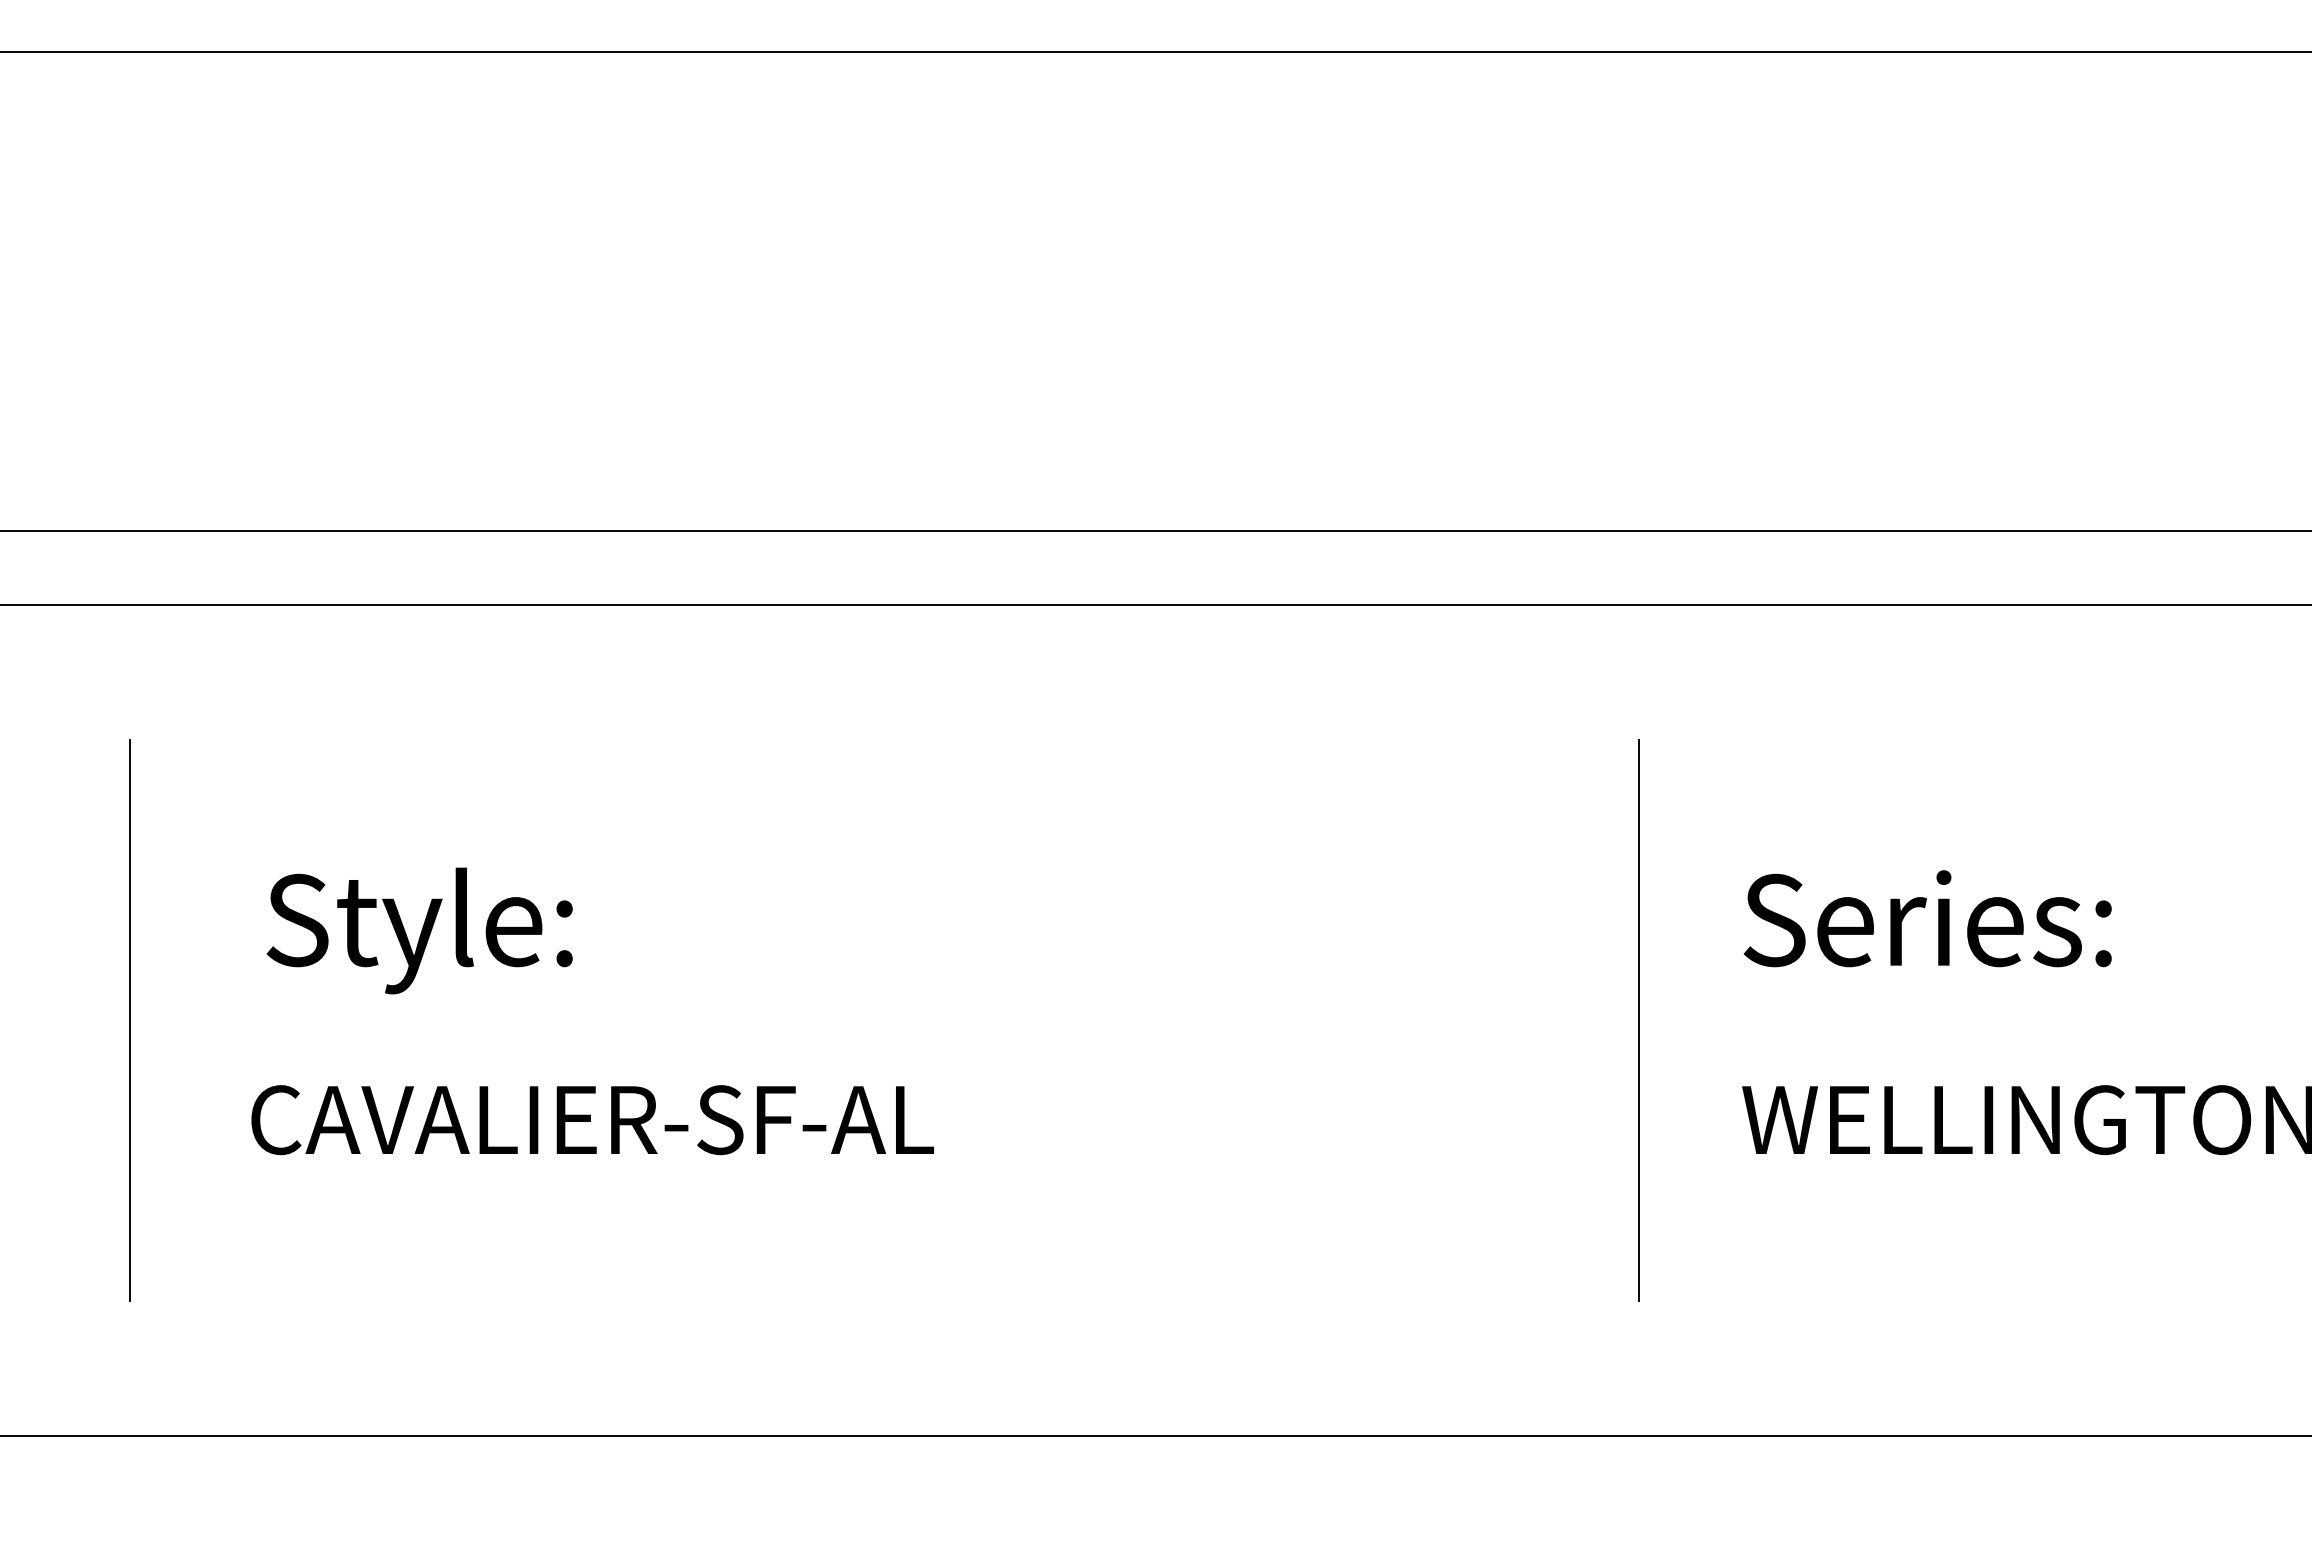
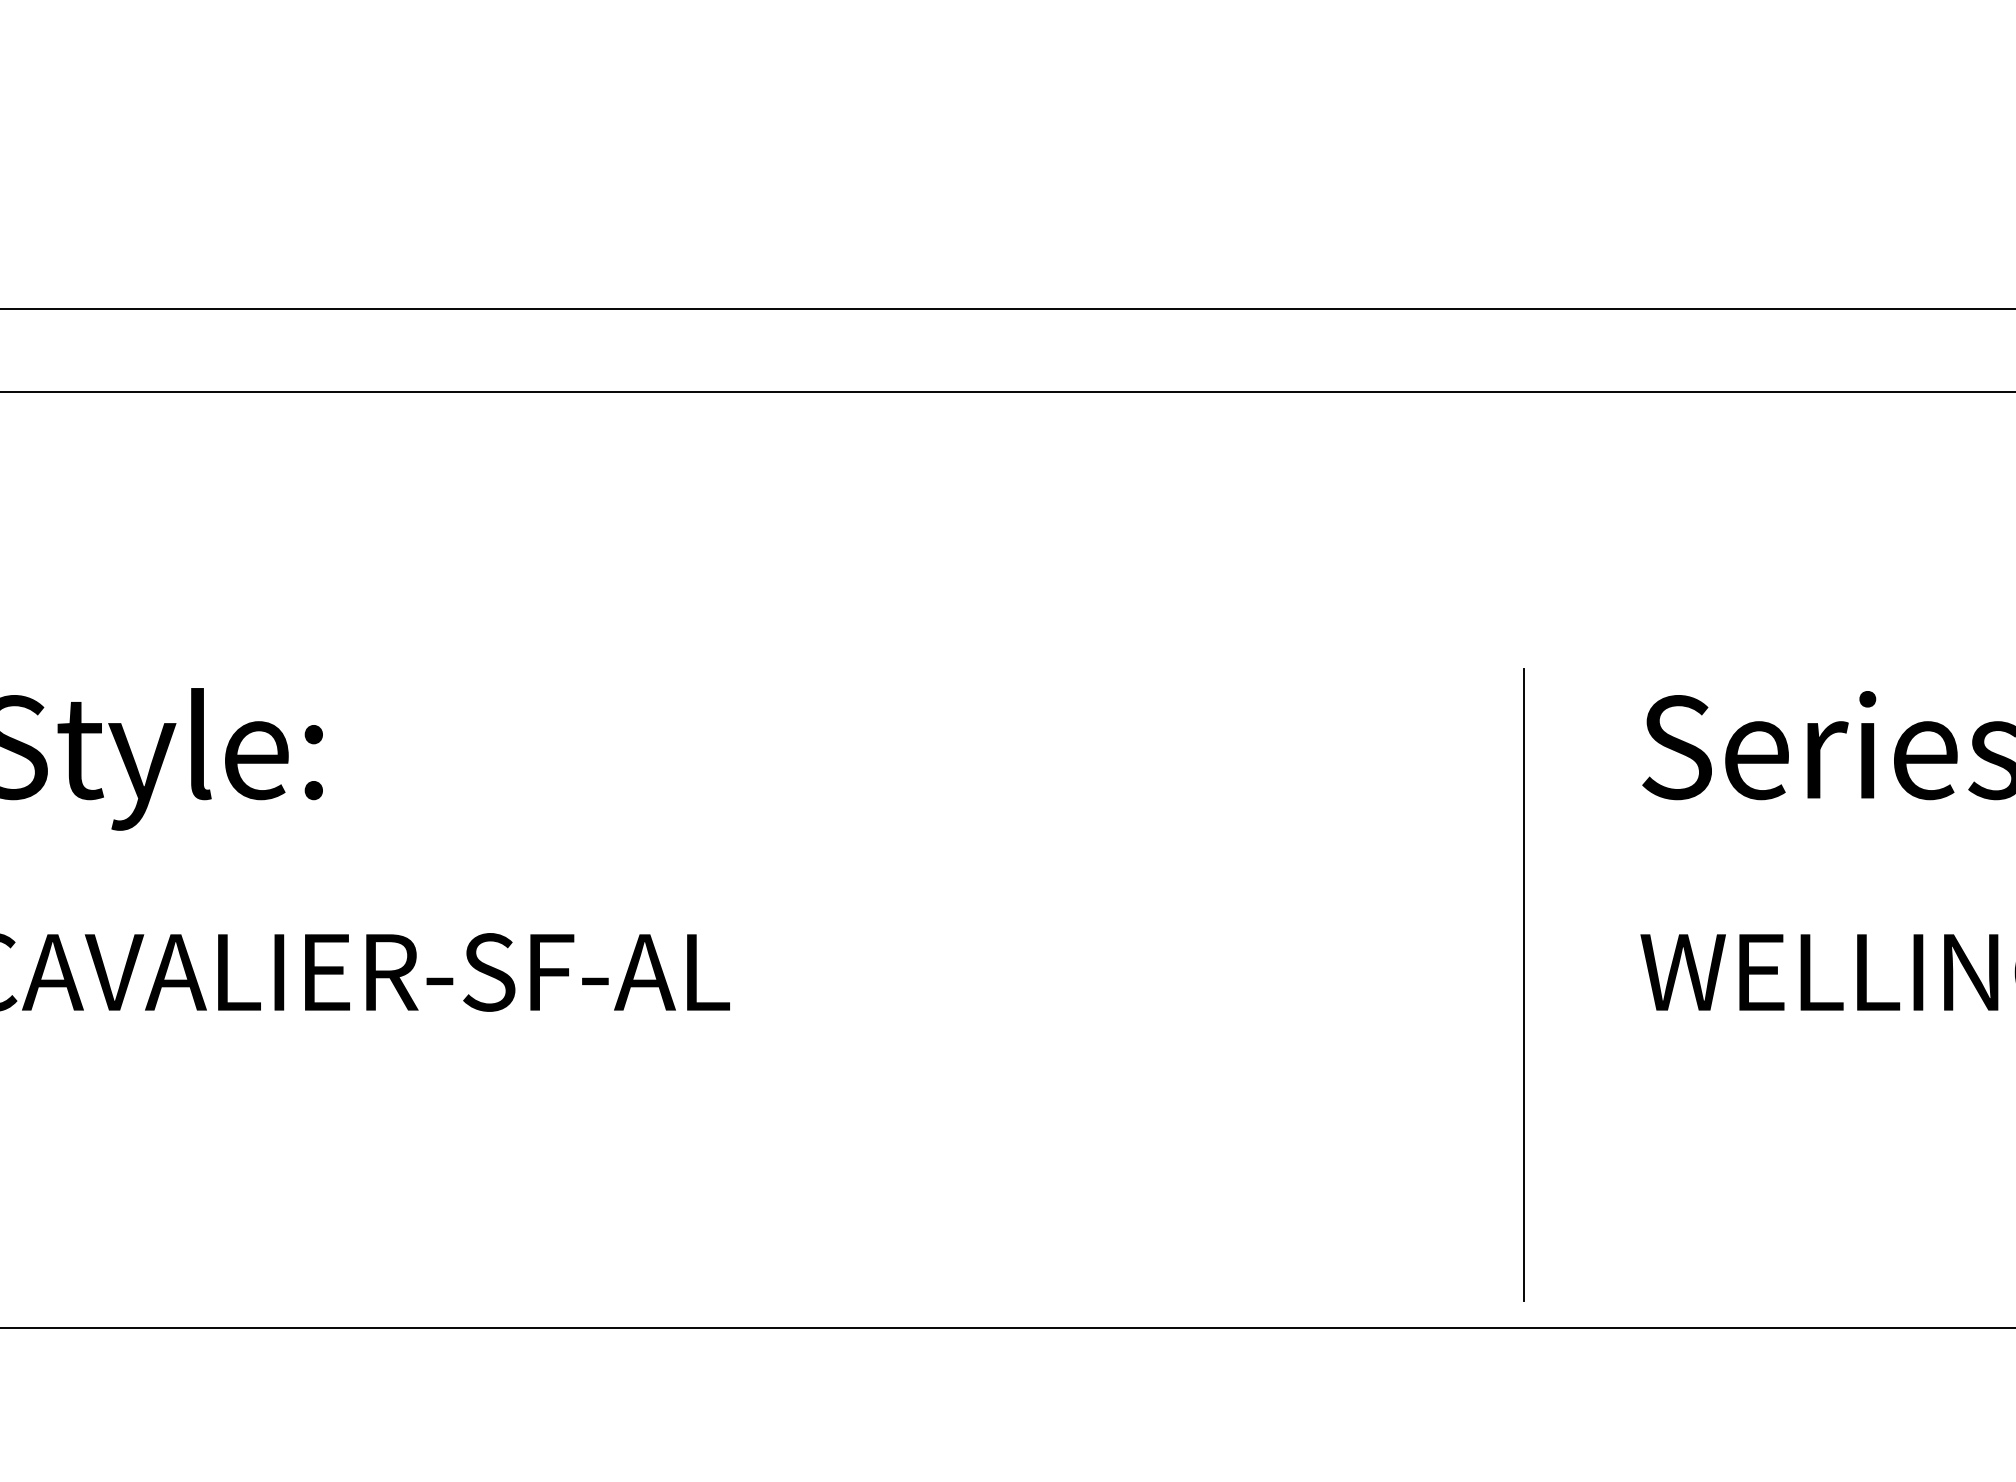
line: (1638, 1020) -> (1523, 985), moved

